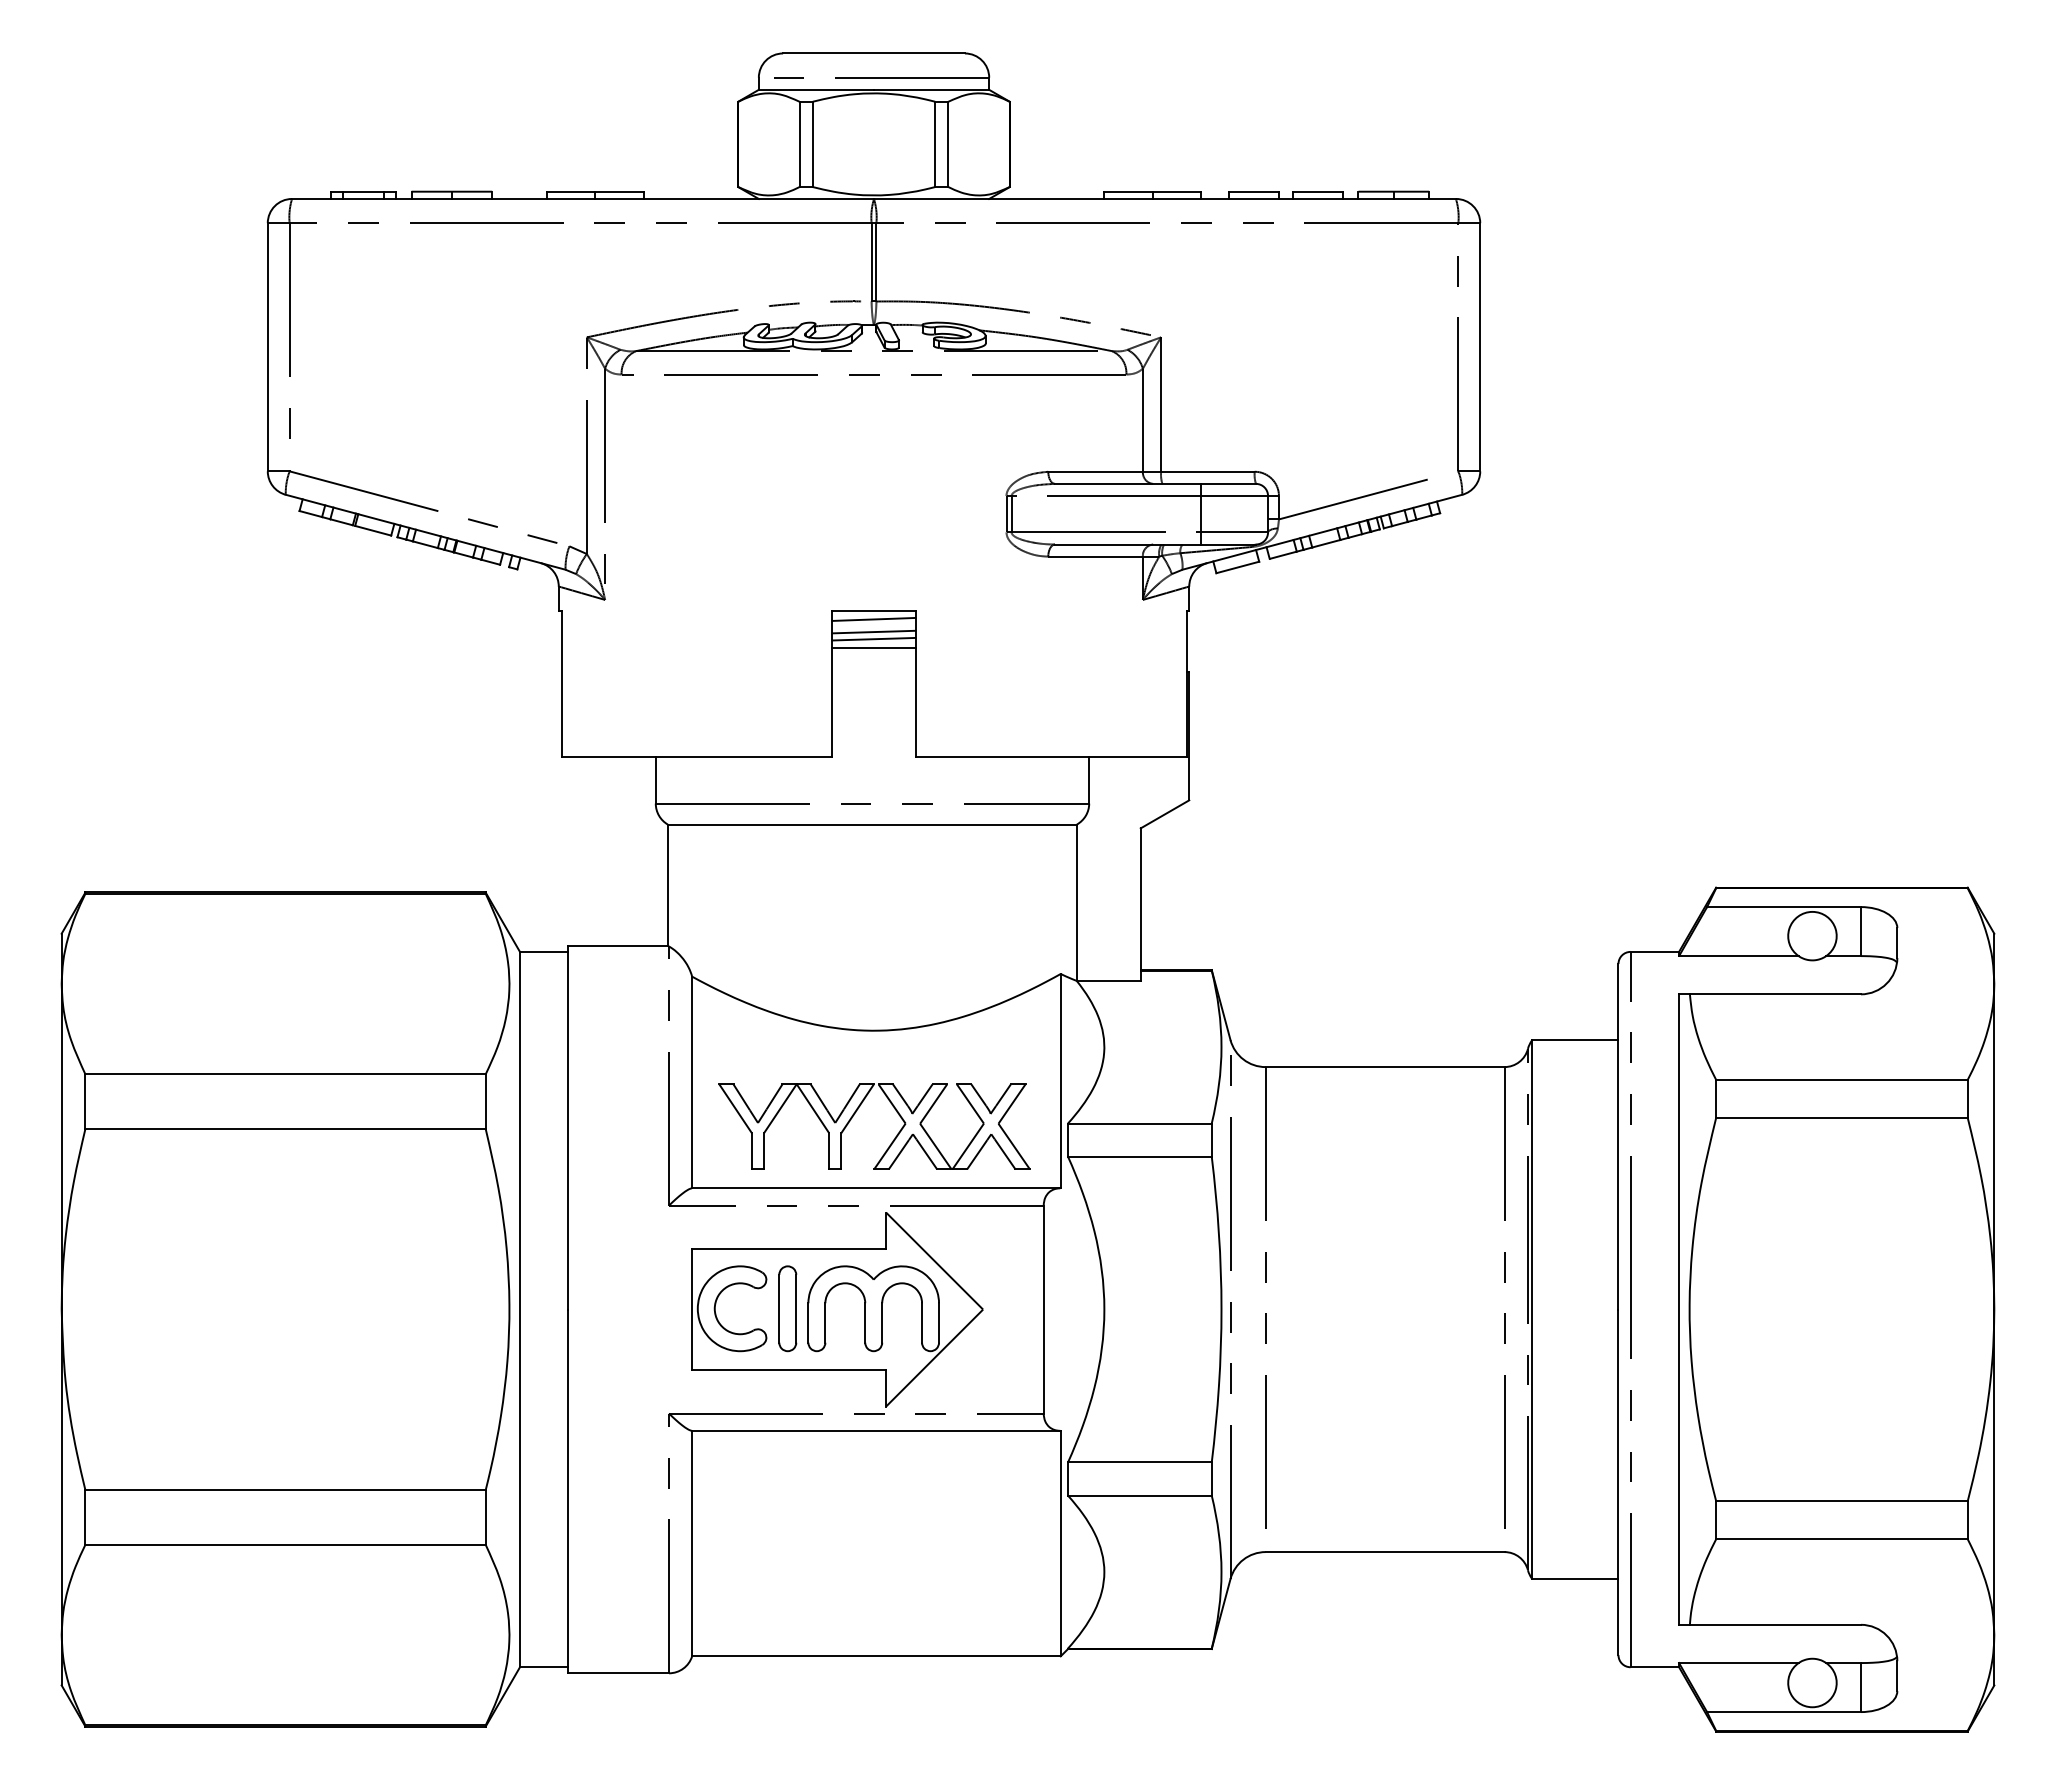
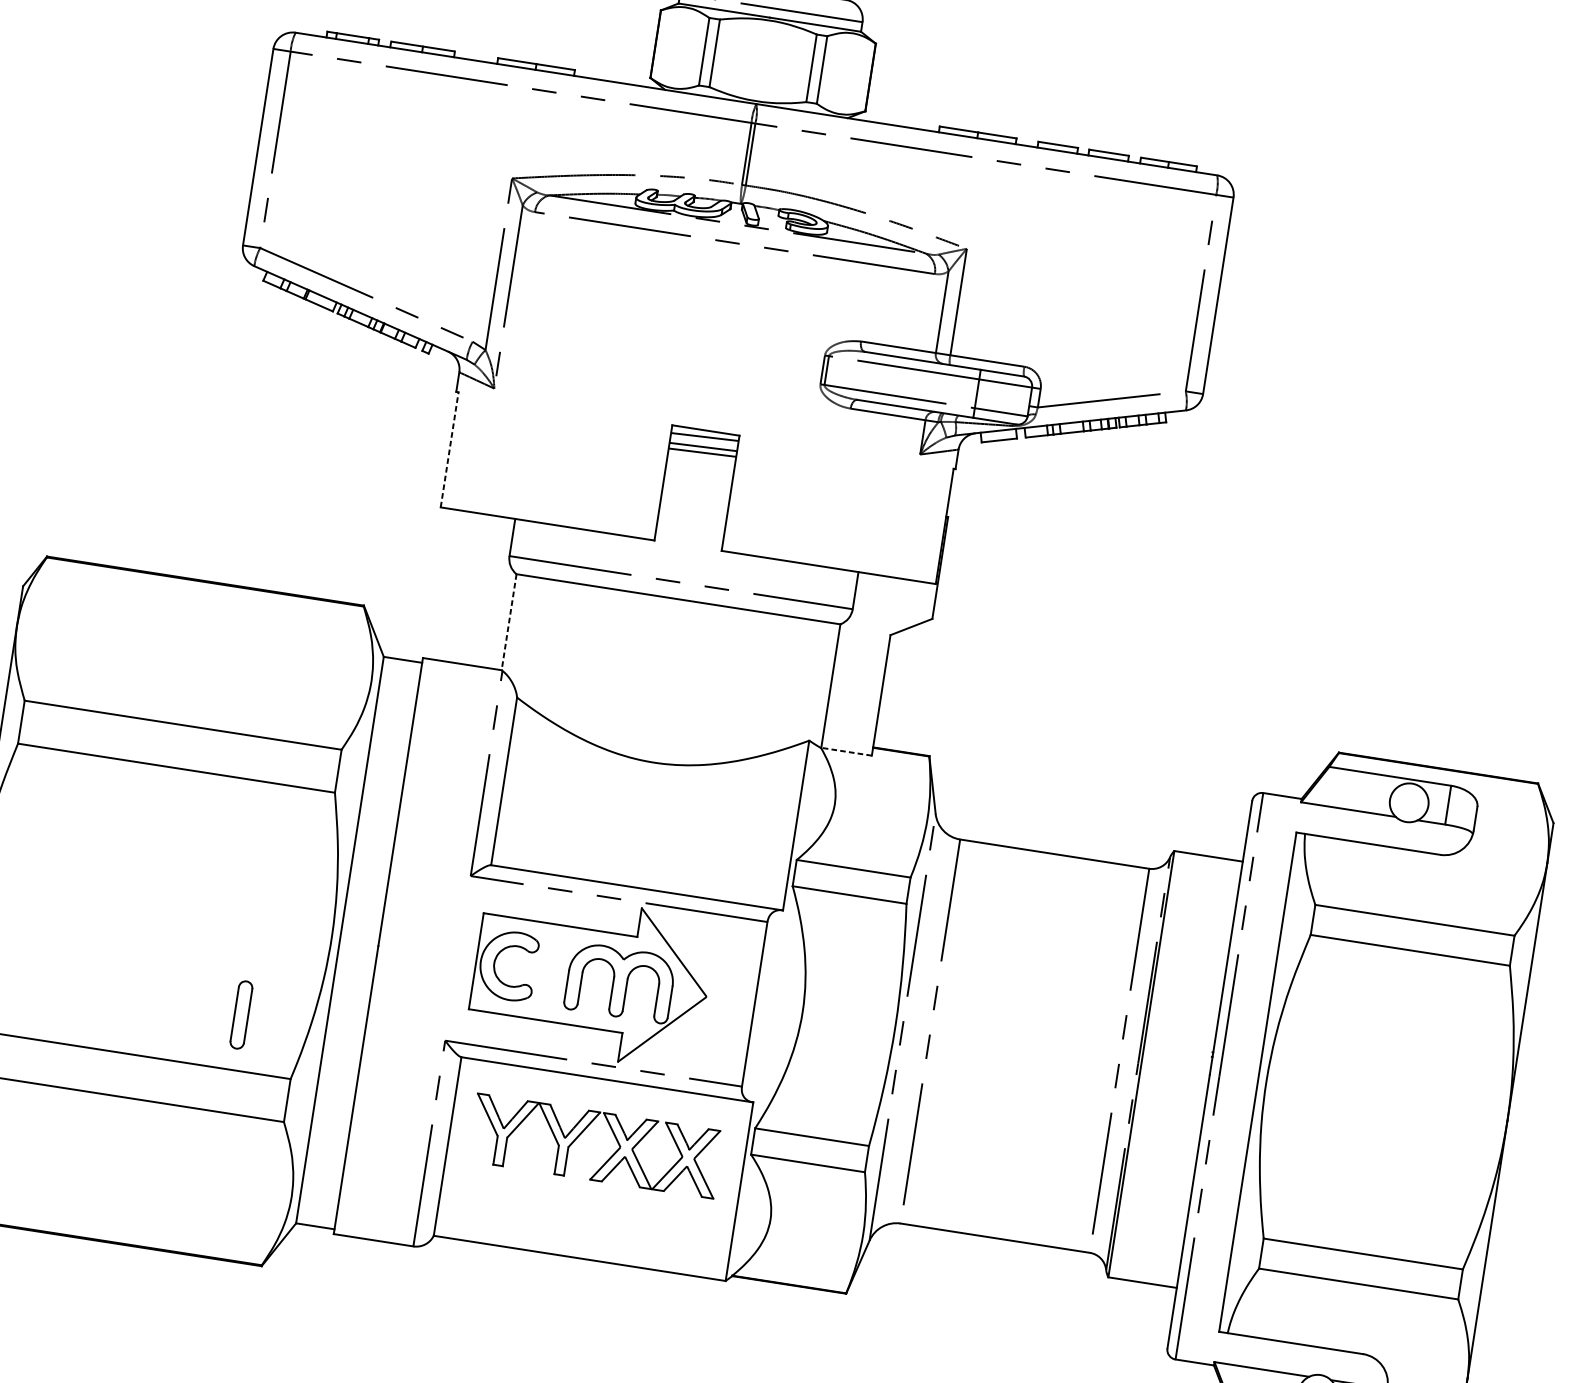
line: (873, 647) -> (701, 459), removed
line: (561, 683) -> (449, 449), solid -> dashed
line: (667, 885) -> (508, 622), solid -> dashed
line: (1108, 980) -> (846, 751), solid -> dashed
part: (856, 1112) -> (583, 1132), moved
part: (787, 1308) -> (241, 1014), moved

